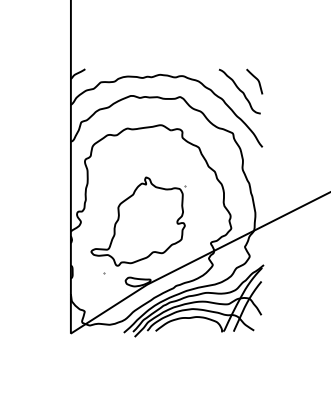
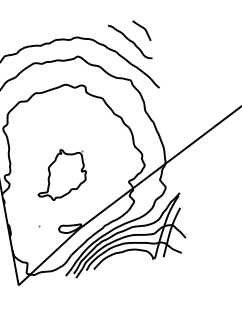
part: (138, 221) -> (60, 174), size x0.6

